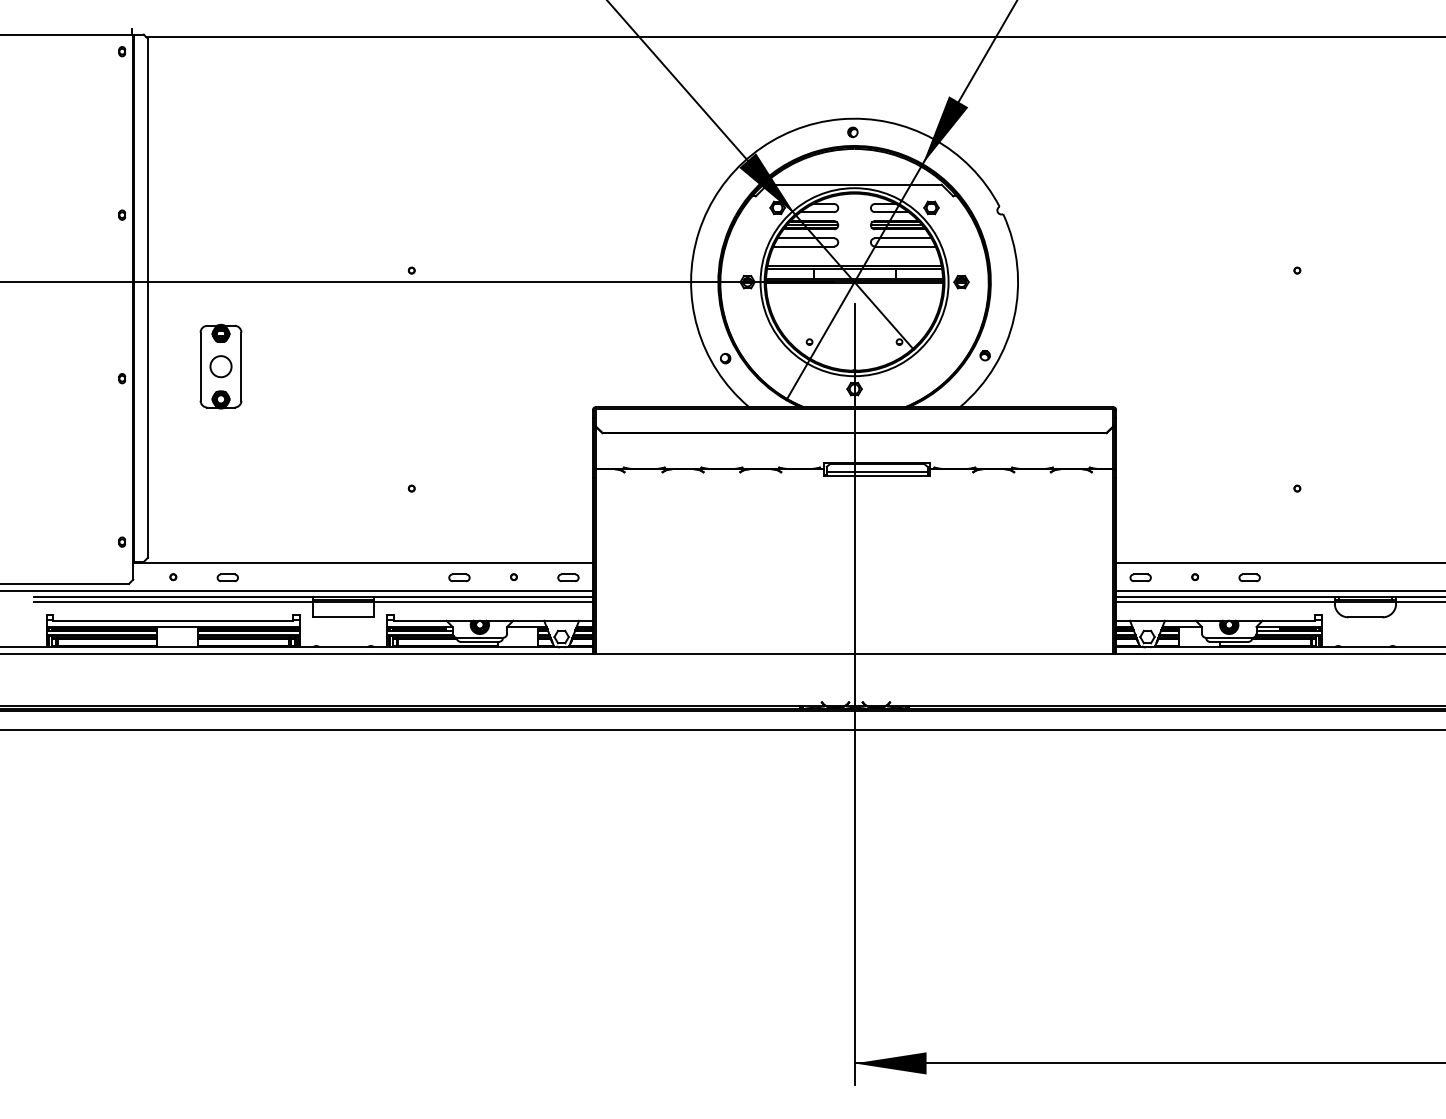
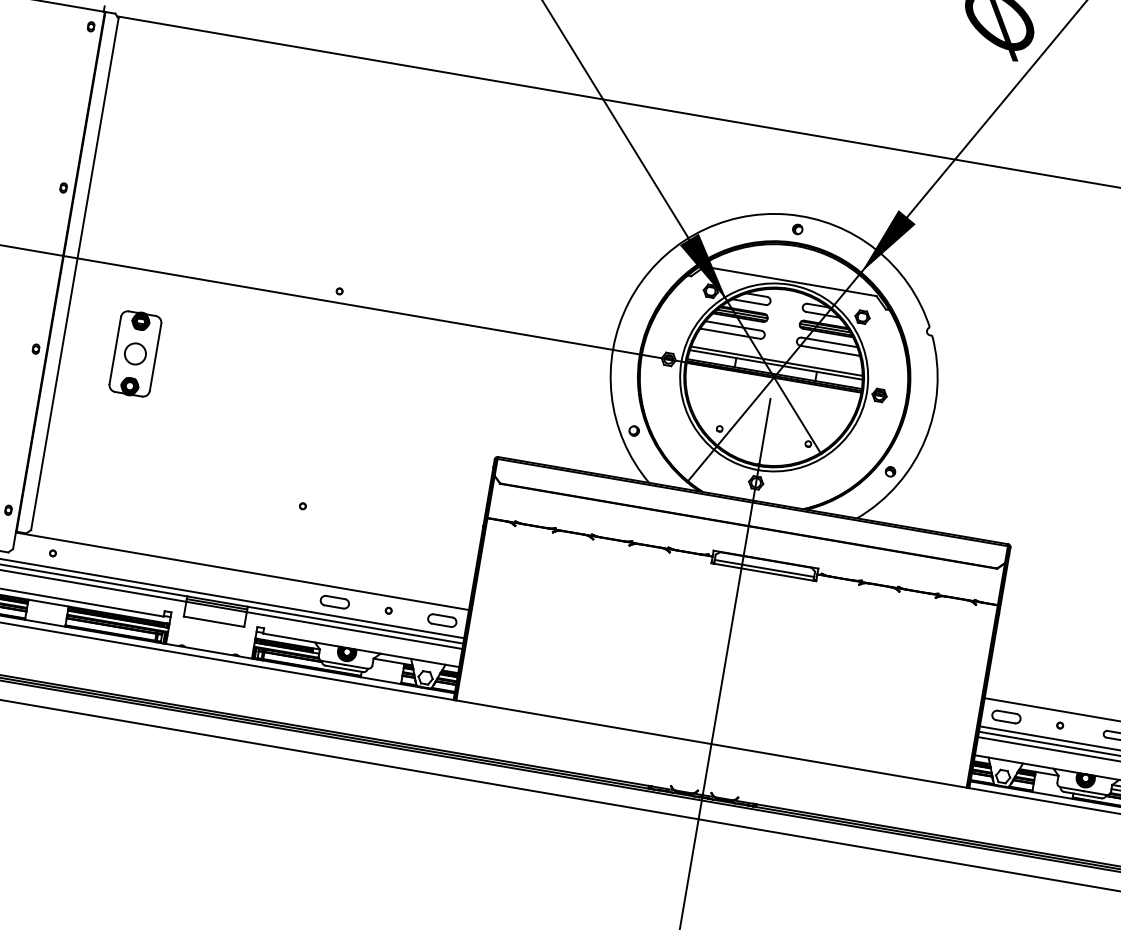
part: (227, 577) -> (106, 562), removed
part: (459, 577) -> (334, 601), size x1.4
part: (568, 577) -> (442, 620), size x1.4
part: (1140, 577) -> (1006, 716), size x1.4

